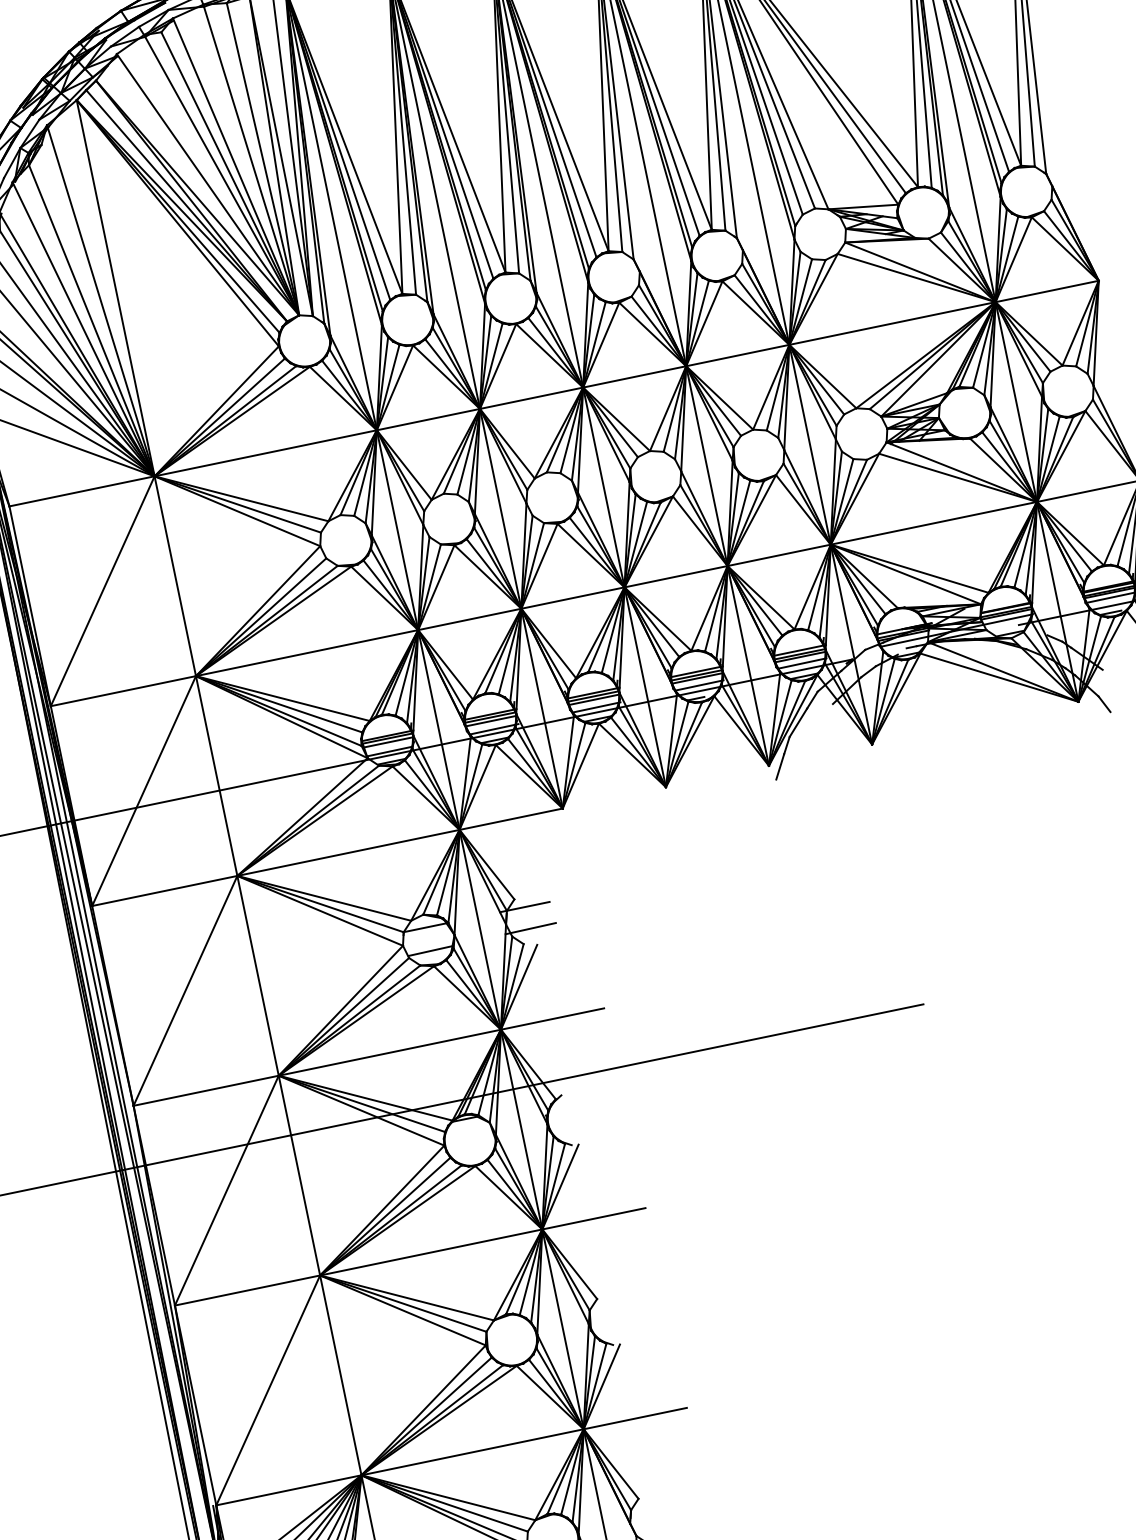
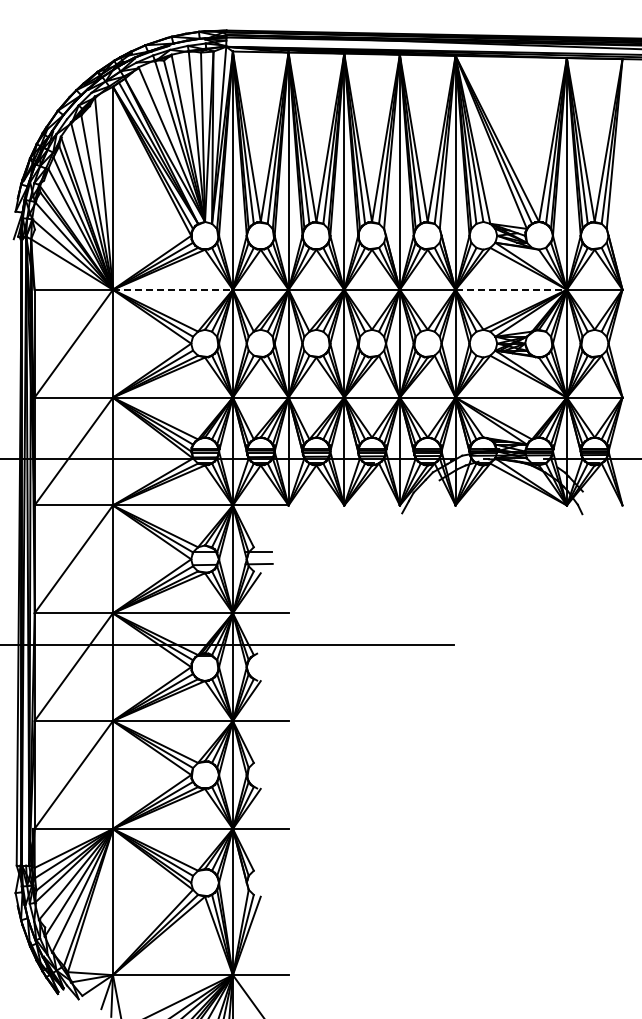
line: (892, 322) -> (511, 289), solid -> dashed
line: (264, 452) -> (172, 289), solid -> dashed

